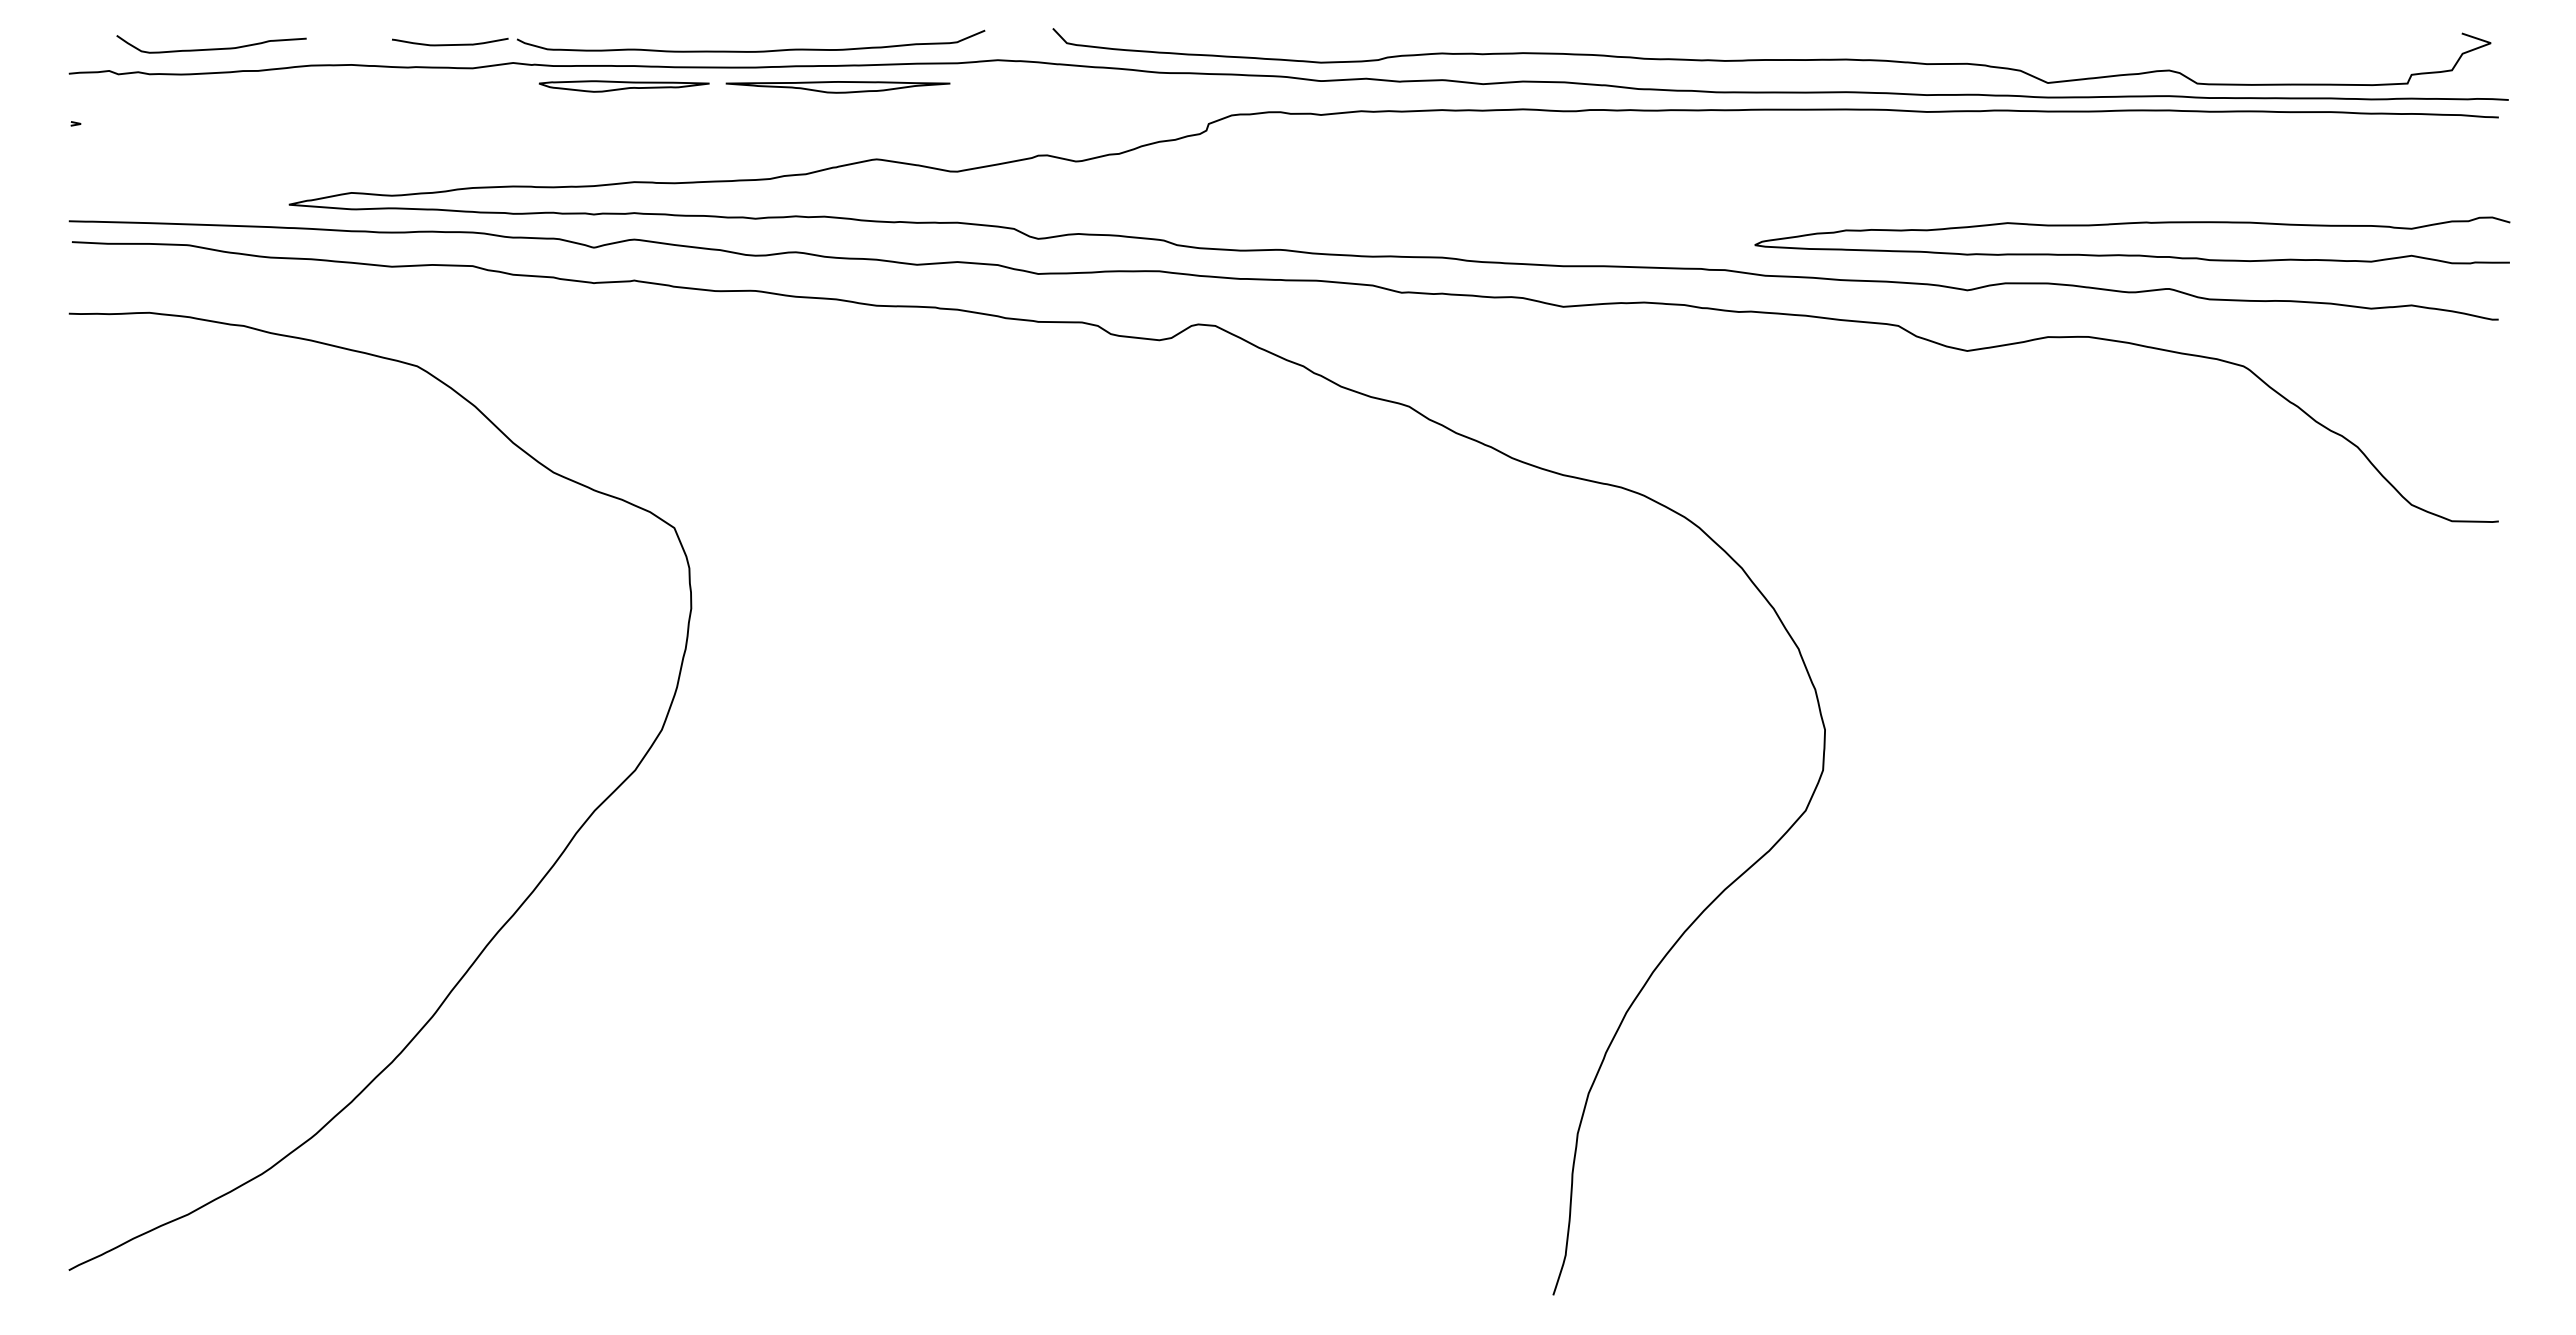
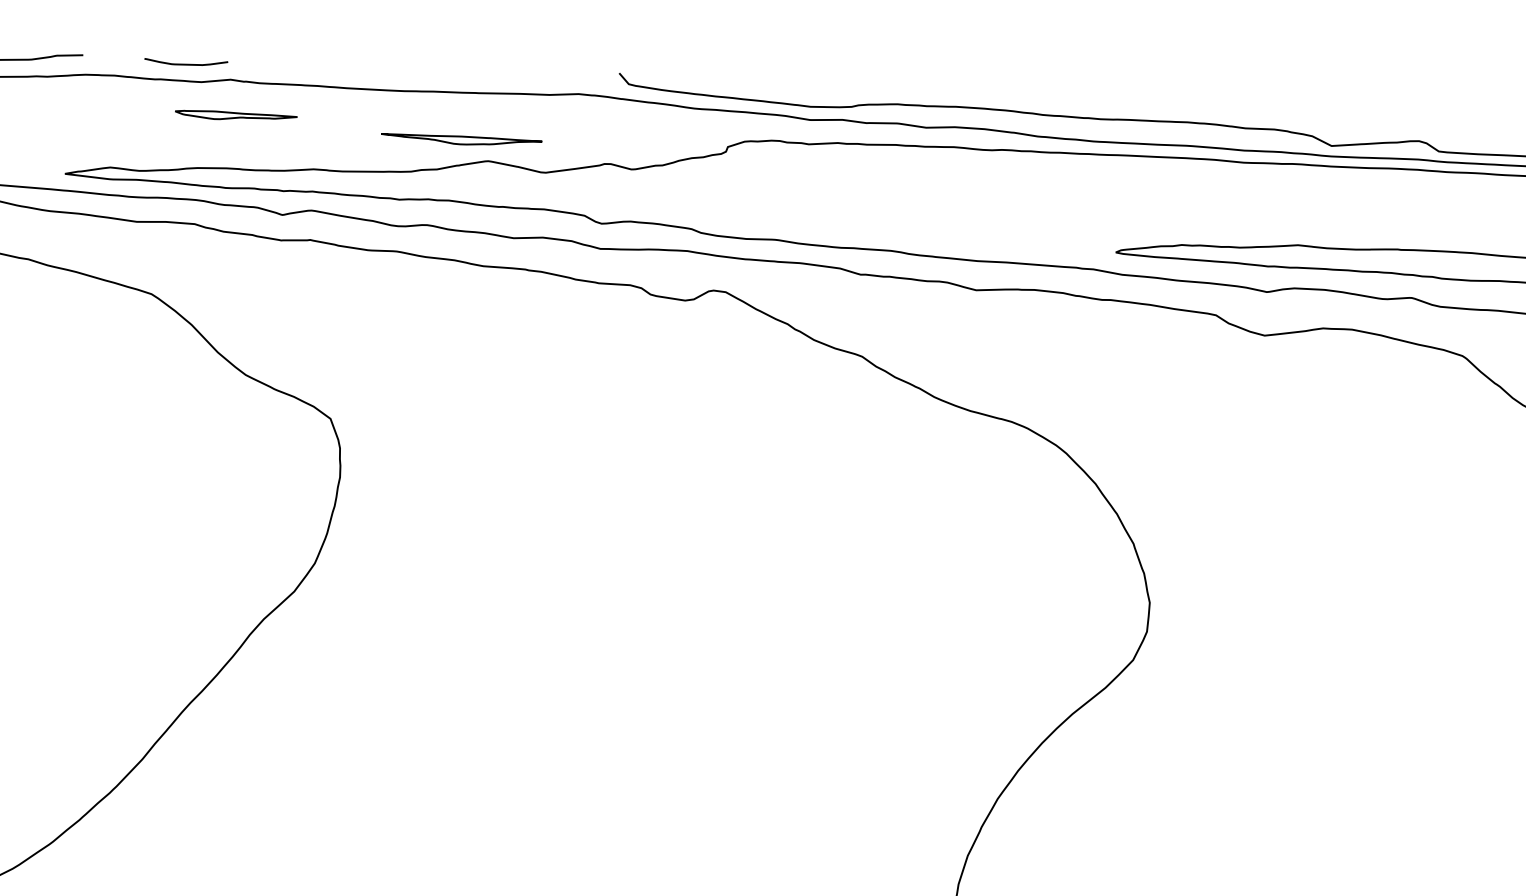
curve: (751, 51) -> (402, 79), removed
part: (623, 86) -> (235, 116), moved
part: (837, 87) -> (461, 140), moved

